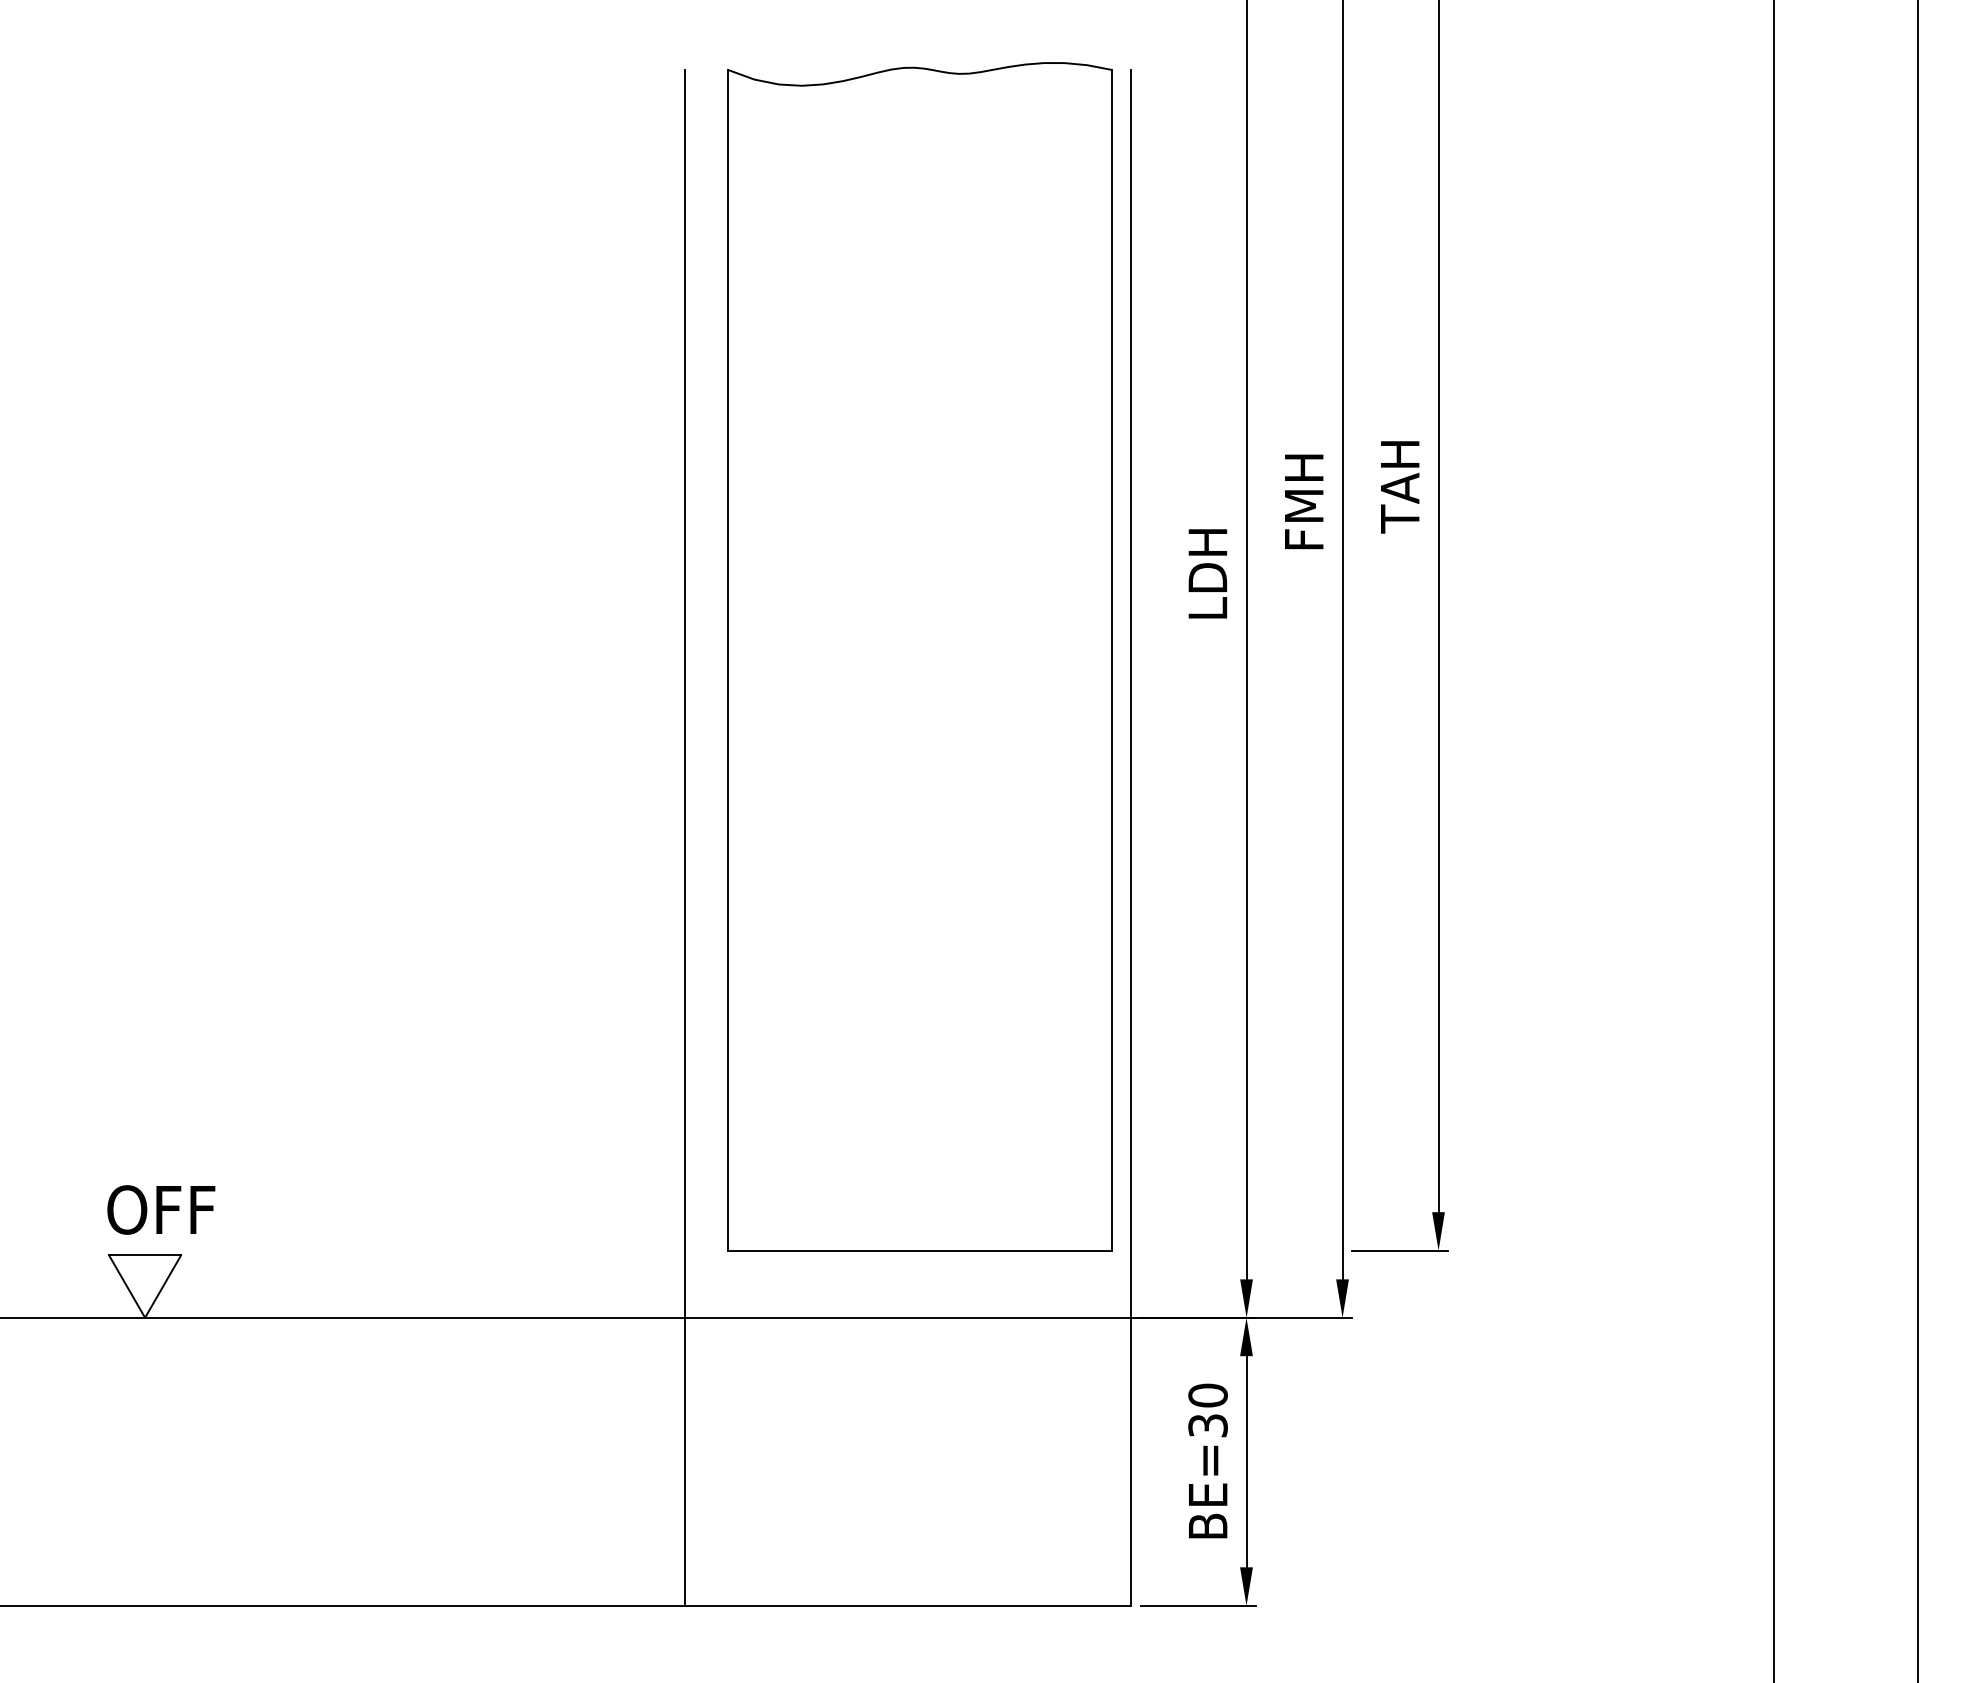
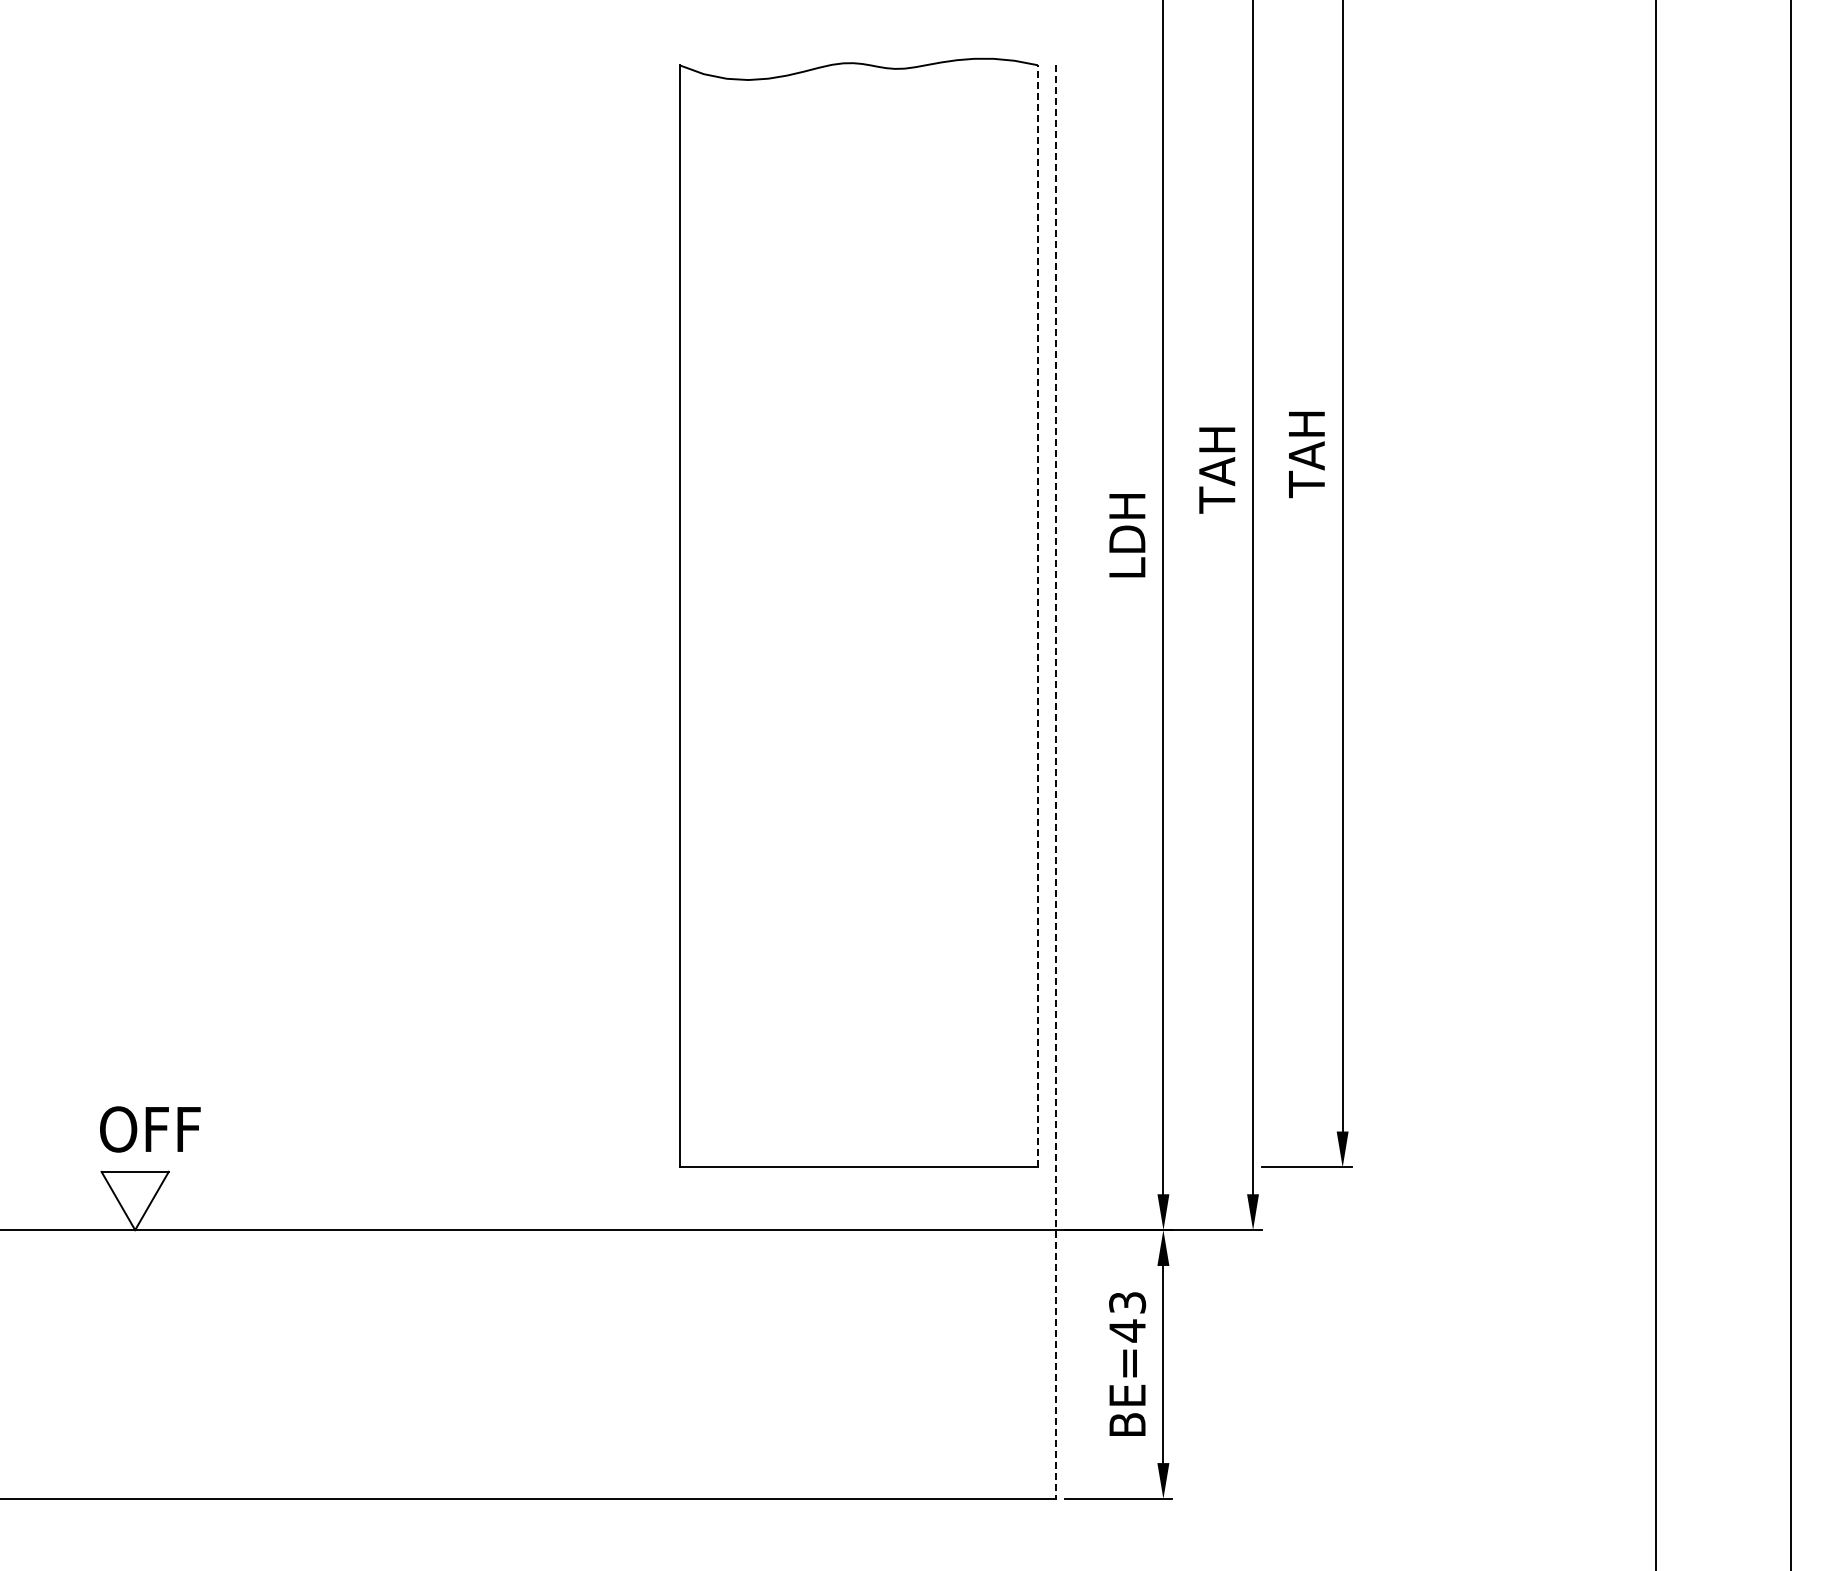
text: (1304, 501) -> (1217, 468), FMH -> TAH
line: (1111, 659) -> (1037, 615), solid -> dashed
line: (685, 837) -> (639, 781), removed
line: (1130, 838) -> (1055, 782), solid -> dashed
text: (1208, 1410) -> (1127, 1316), BE=30 -> BE=43

